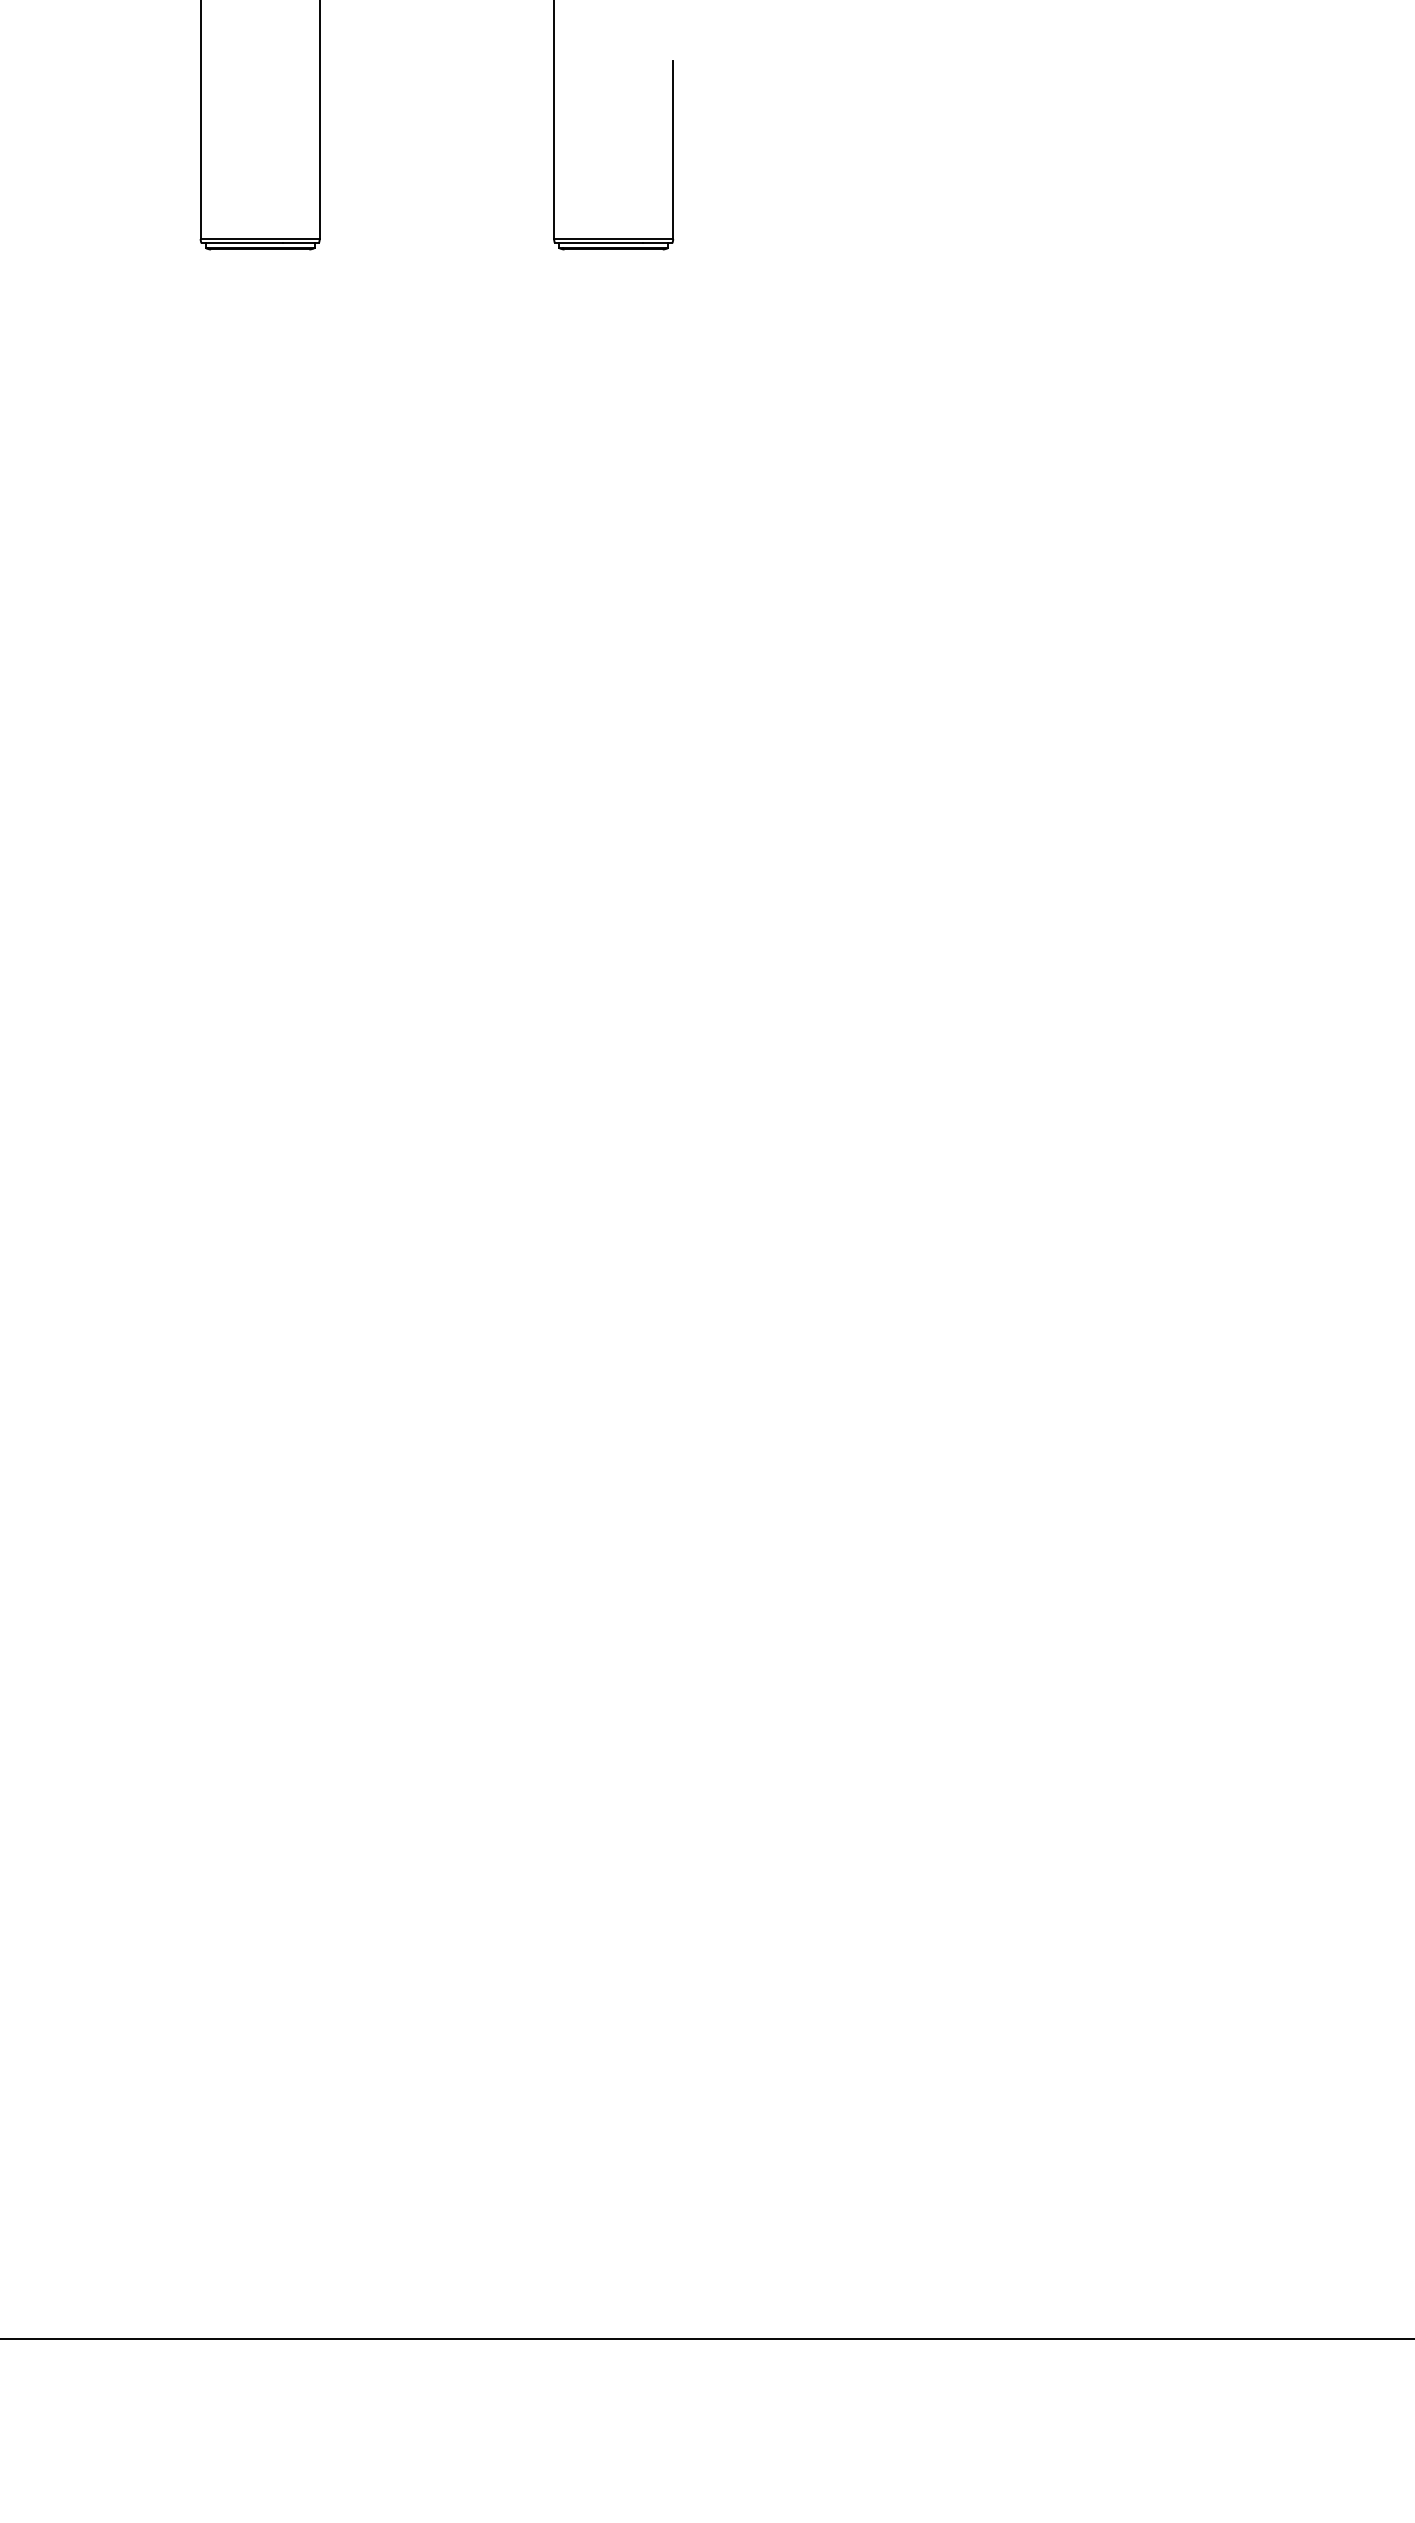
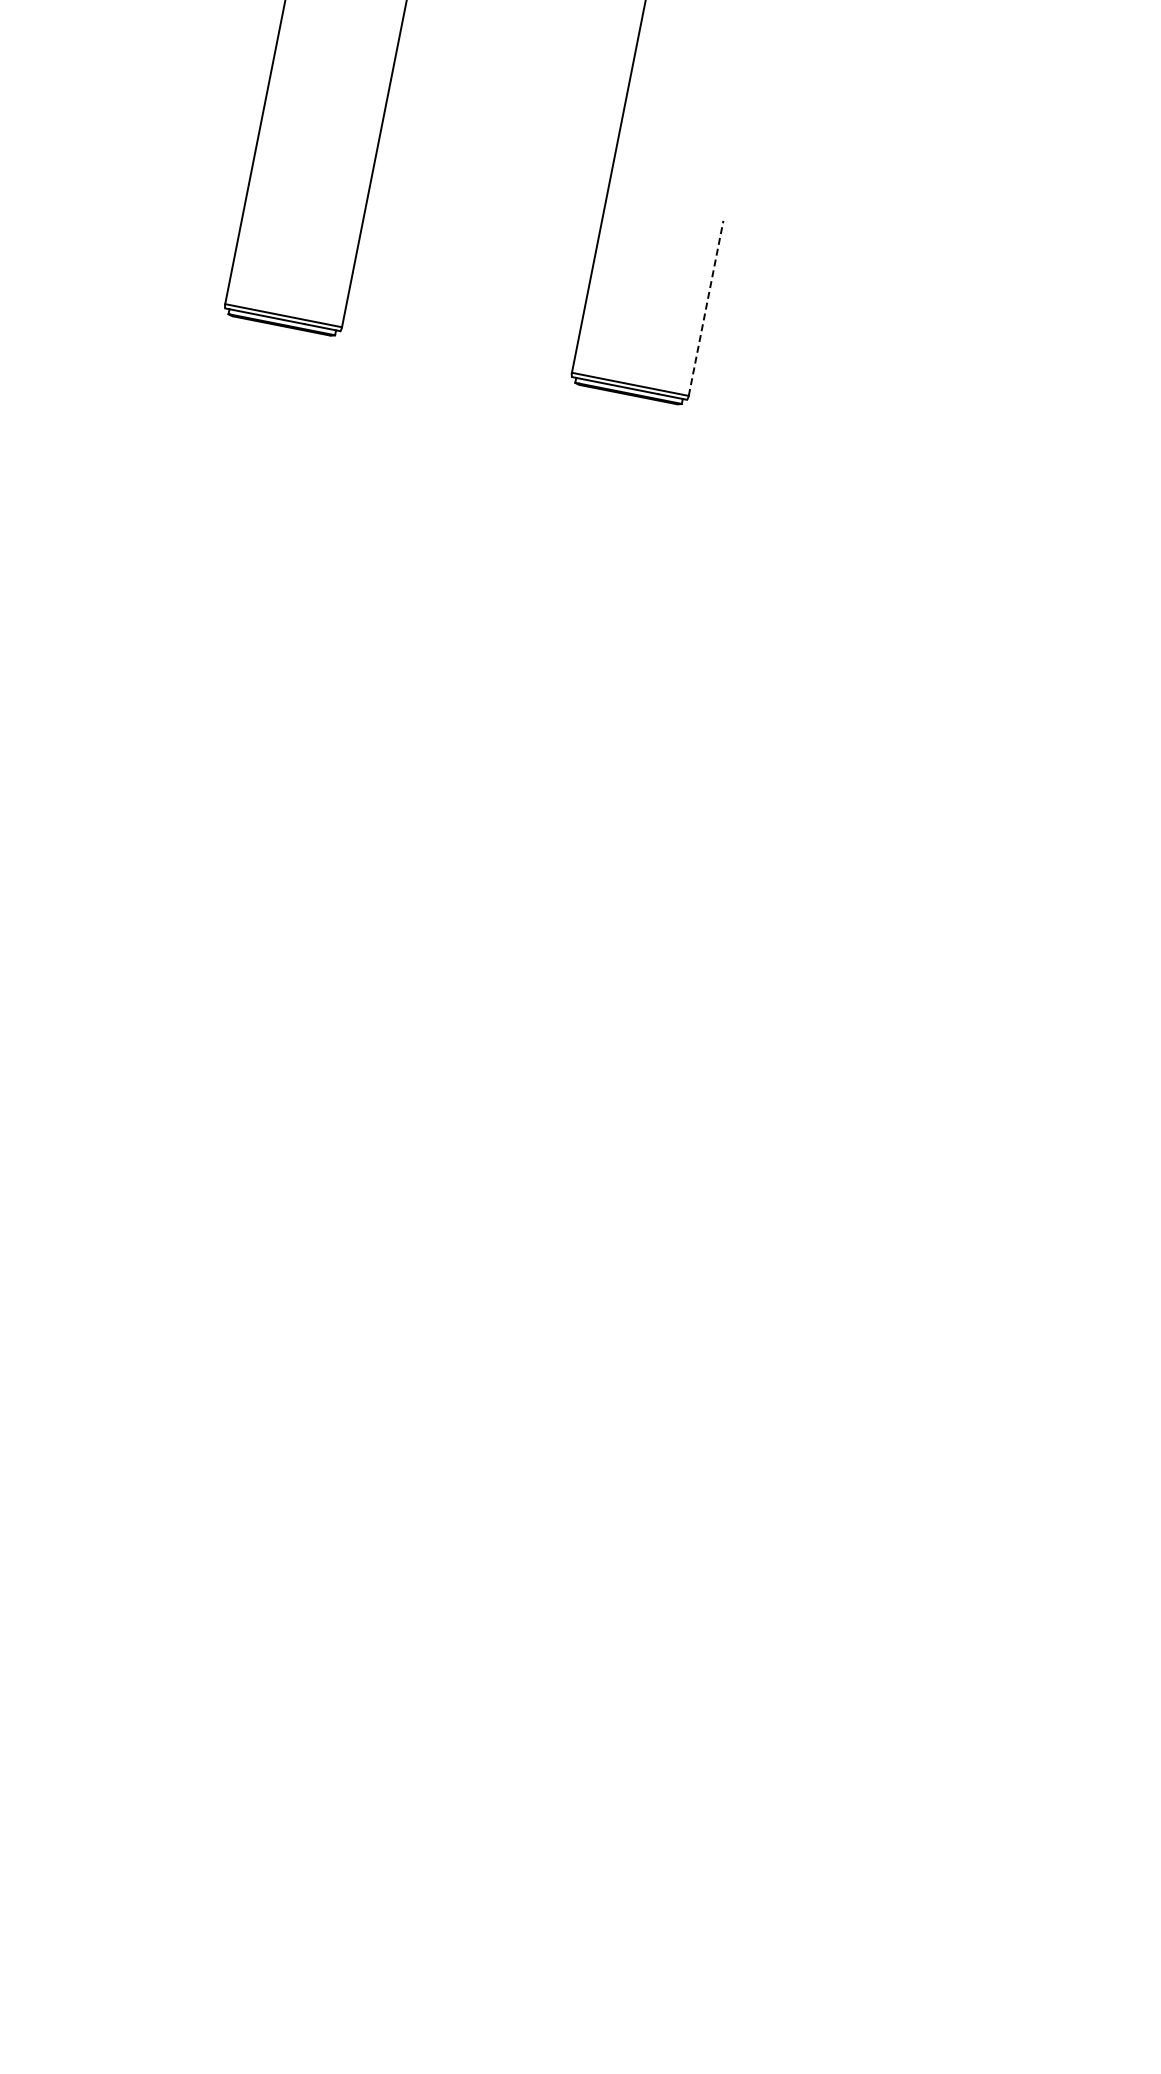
line: (673, 149) -> (706, 308), solid -> dashed

